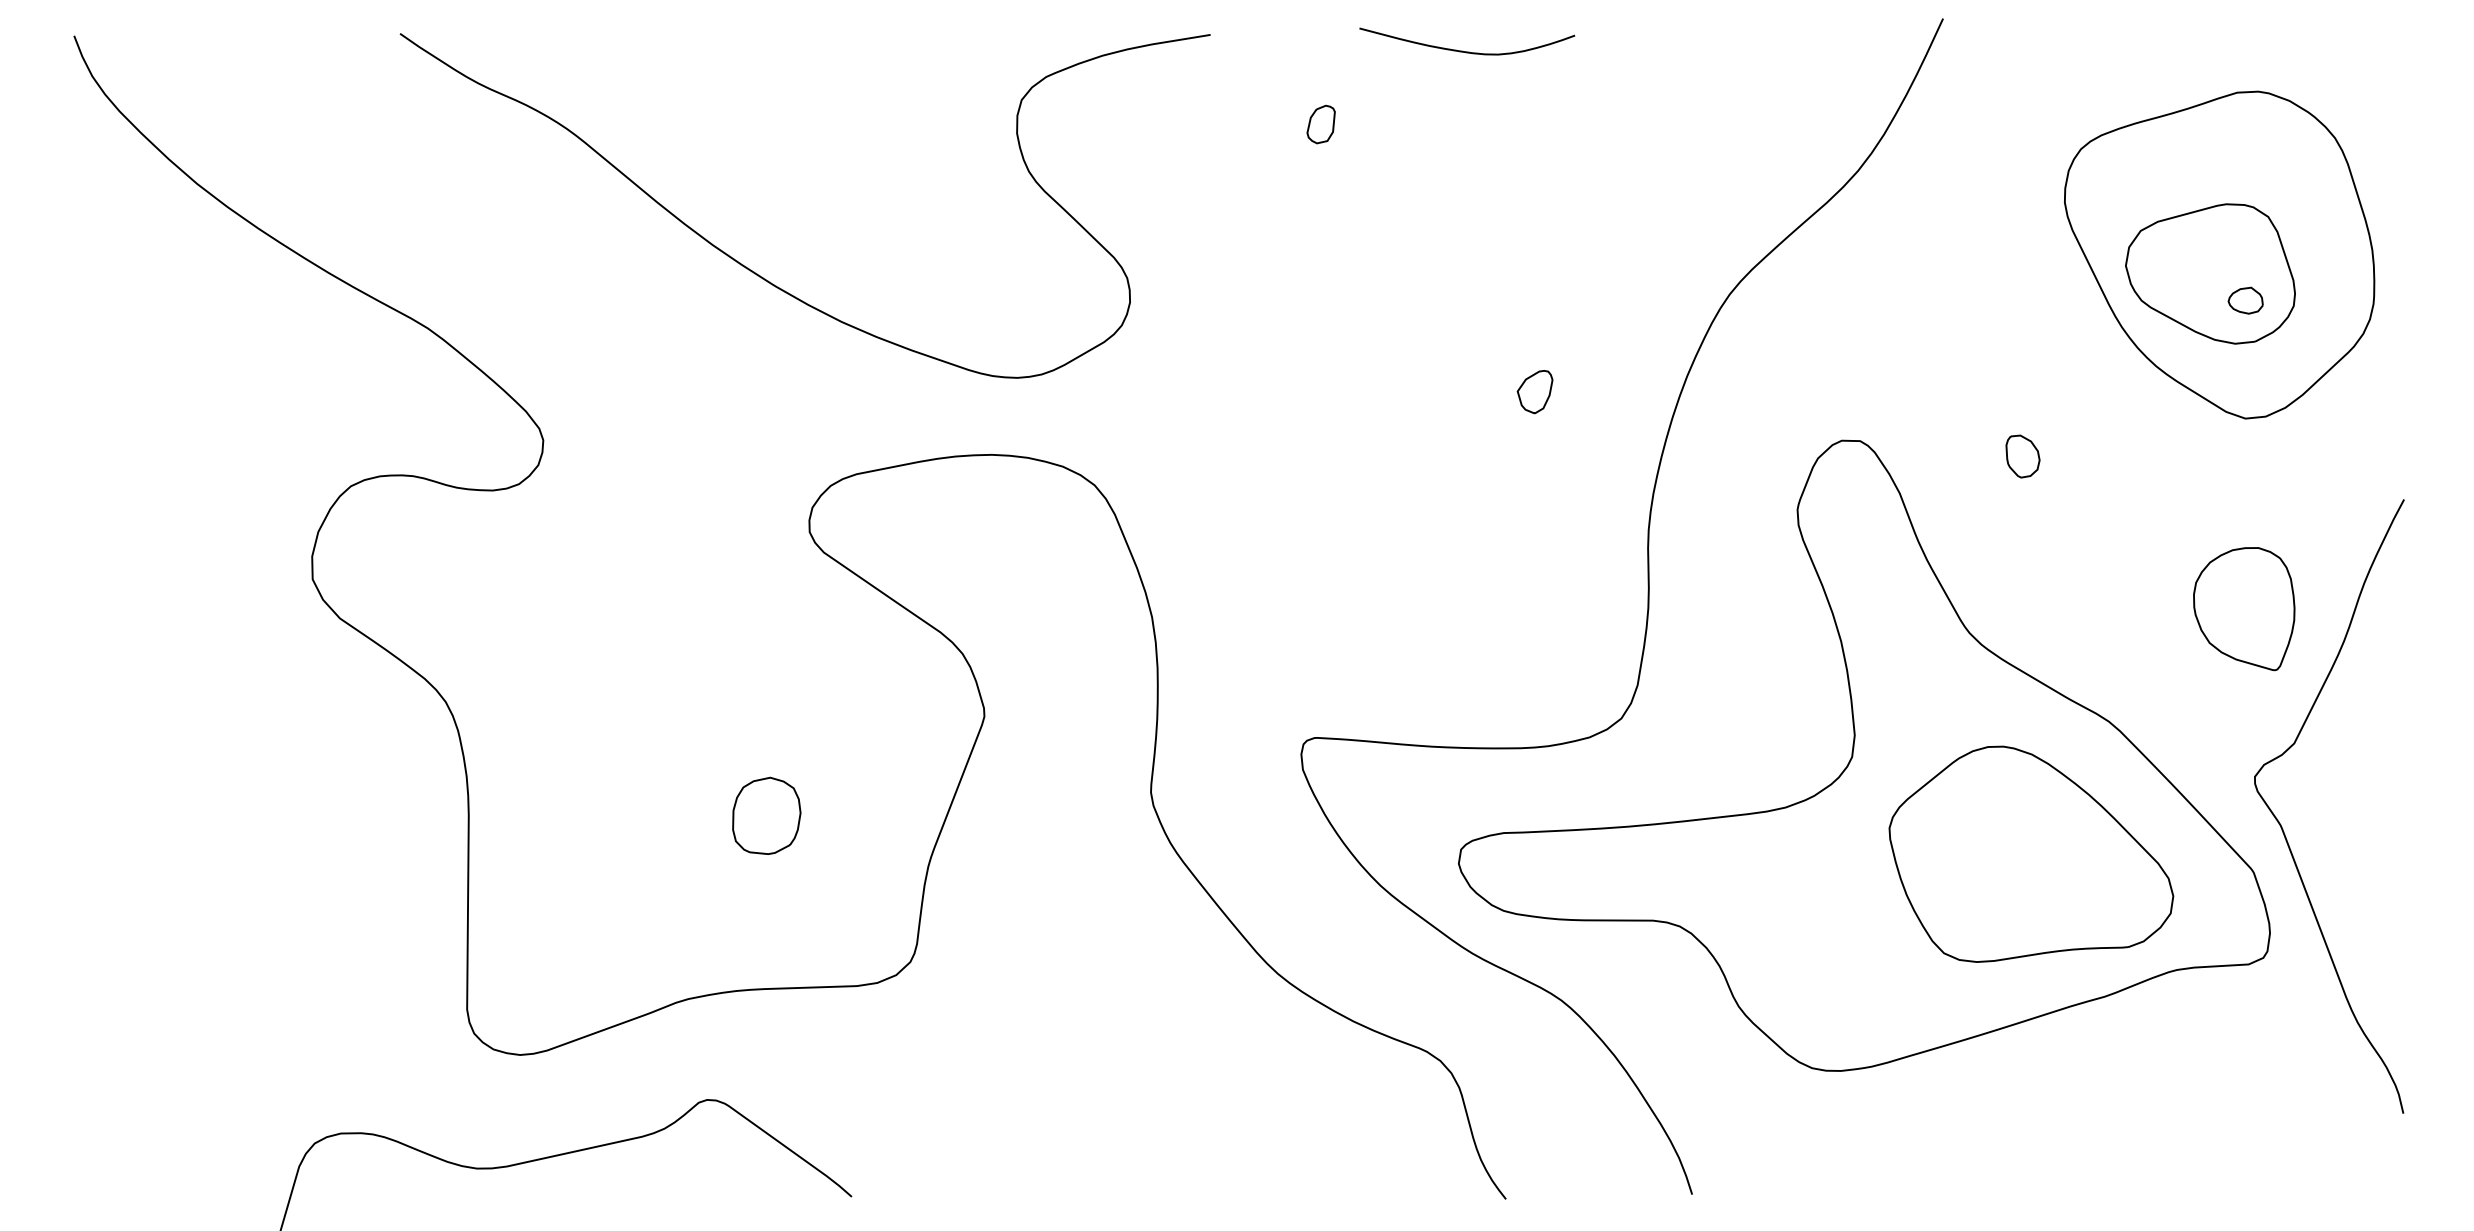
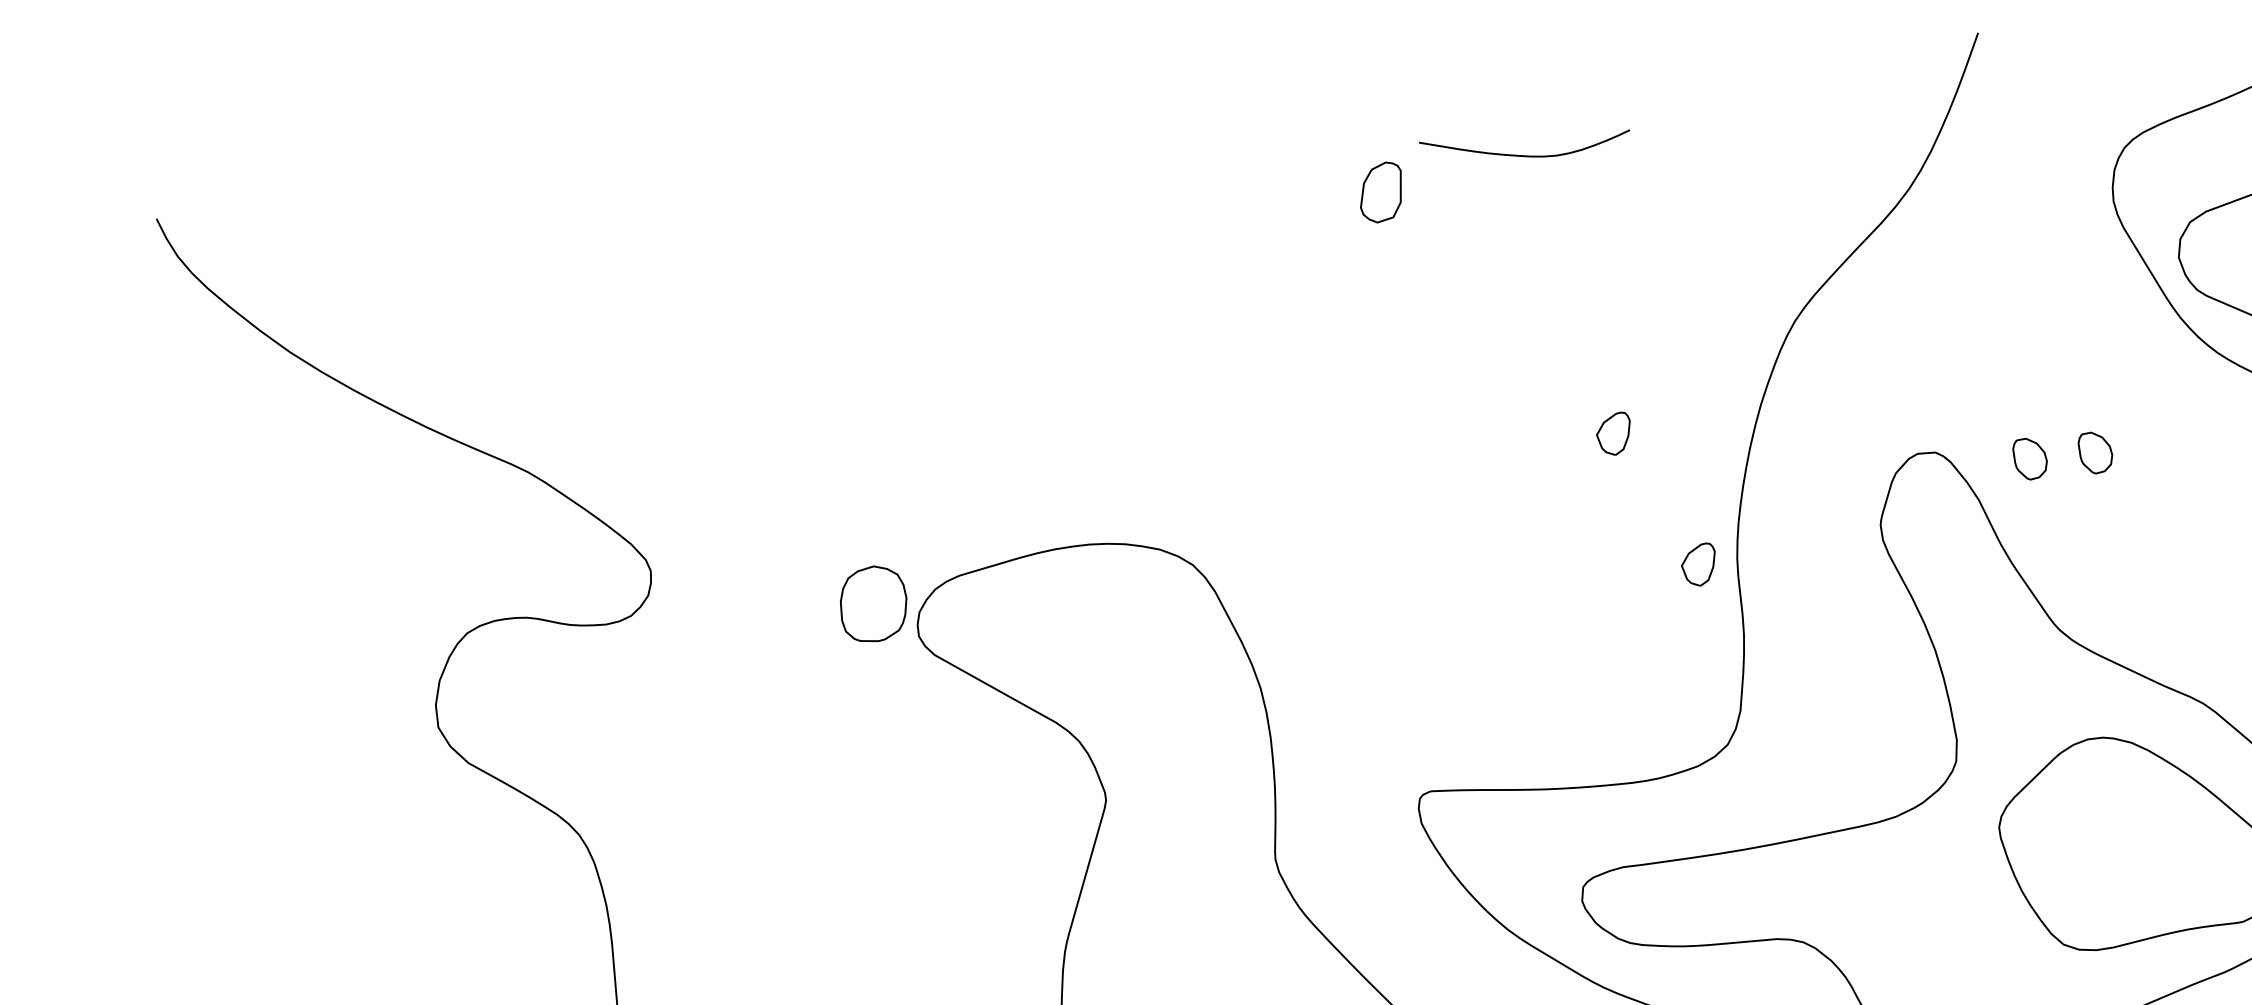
curve: (1467, 51) -> (1526, 155), moved
part: (1320, 124) -> (1380, 192), size x1.6
curve: (757, 273) -> (844, 388), removed
part: (1955, 456) -> (2029, 458), added
part: (1608, 533) -> (1698, 565), added
part: (766, 815) -> (873, 603), moved

